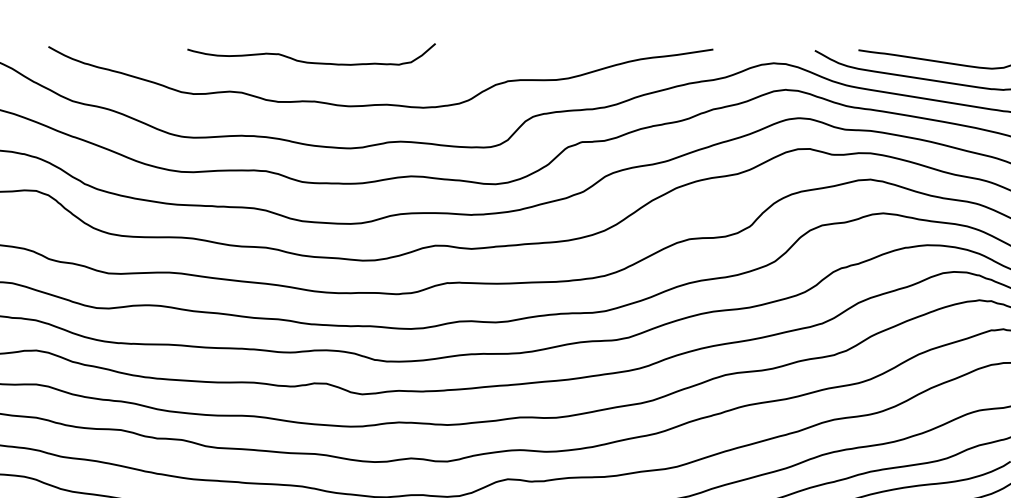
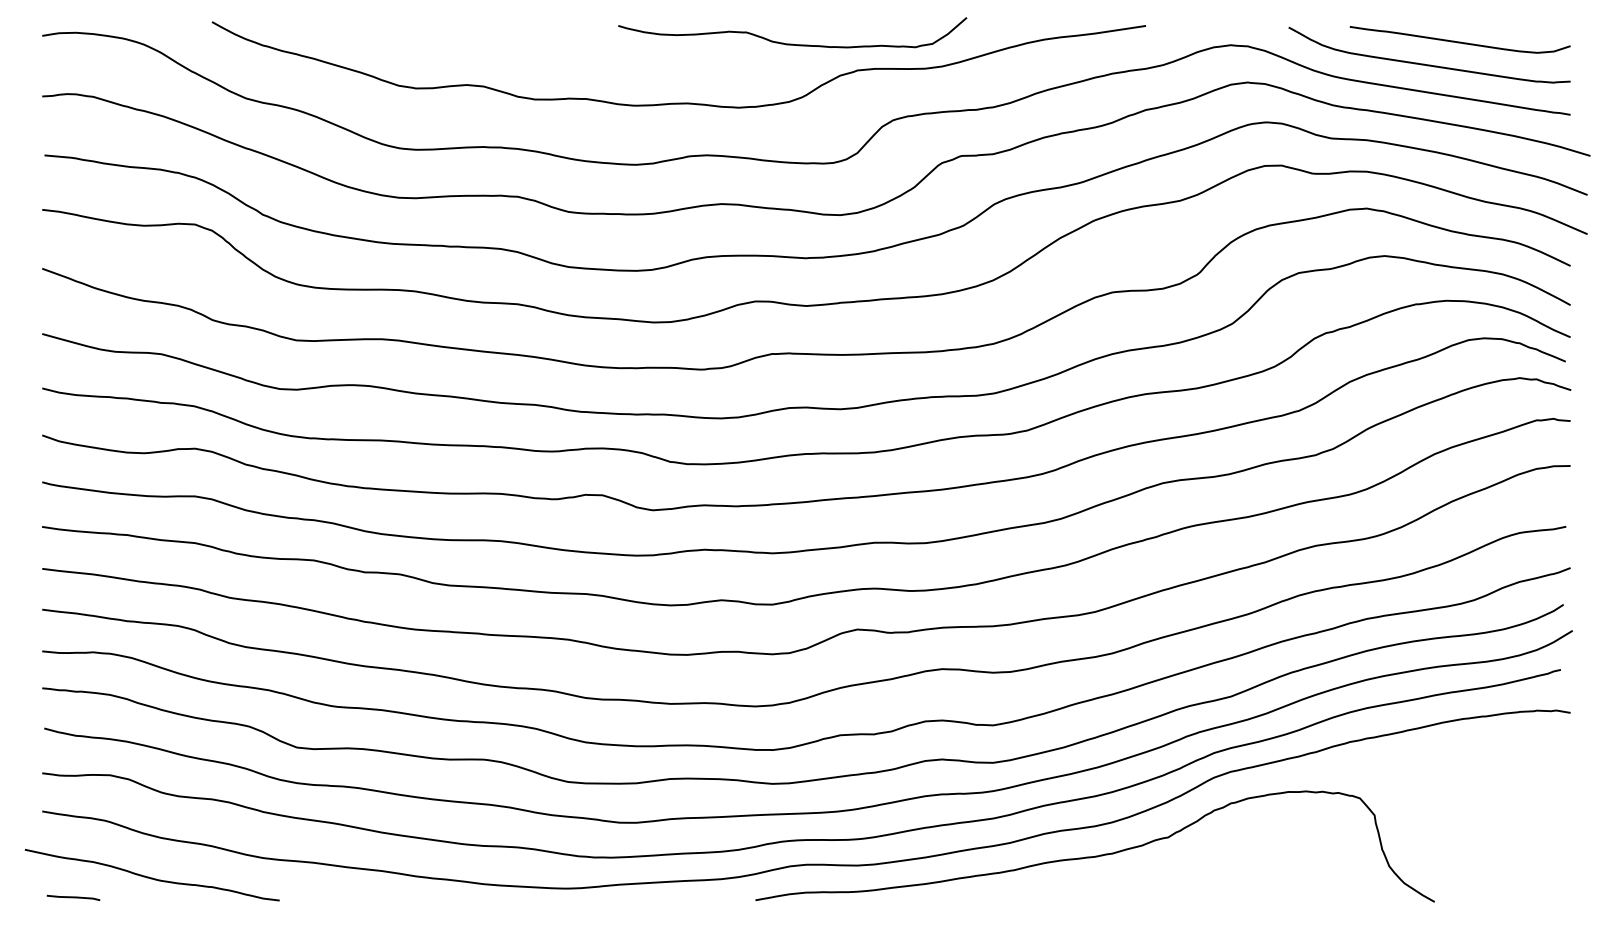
curve: (311, 62) -> (792, 43), moved

